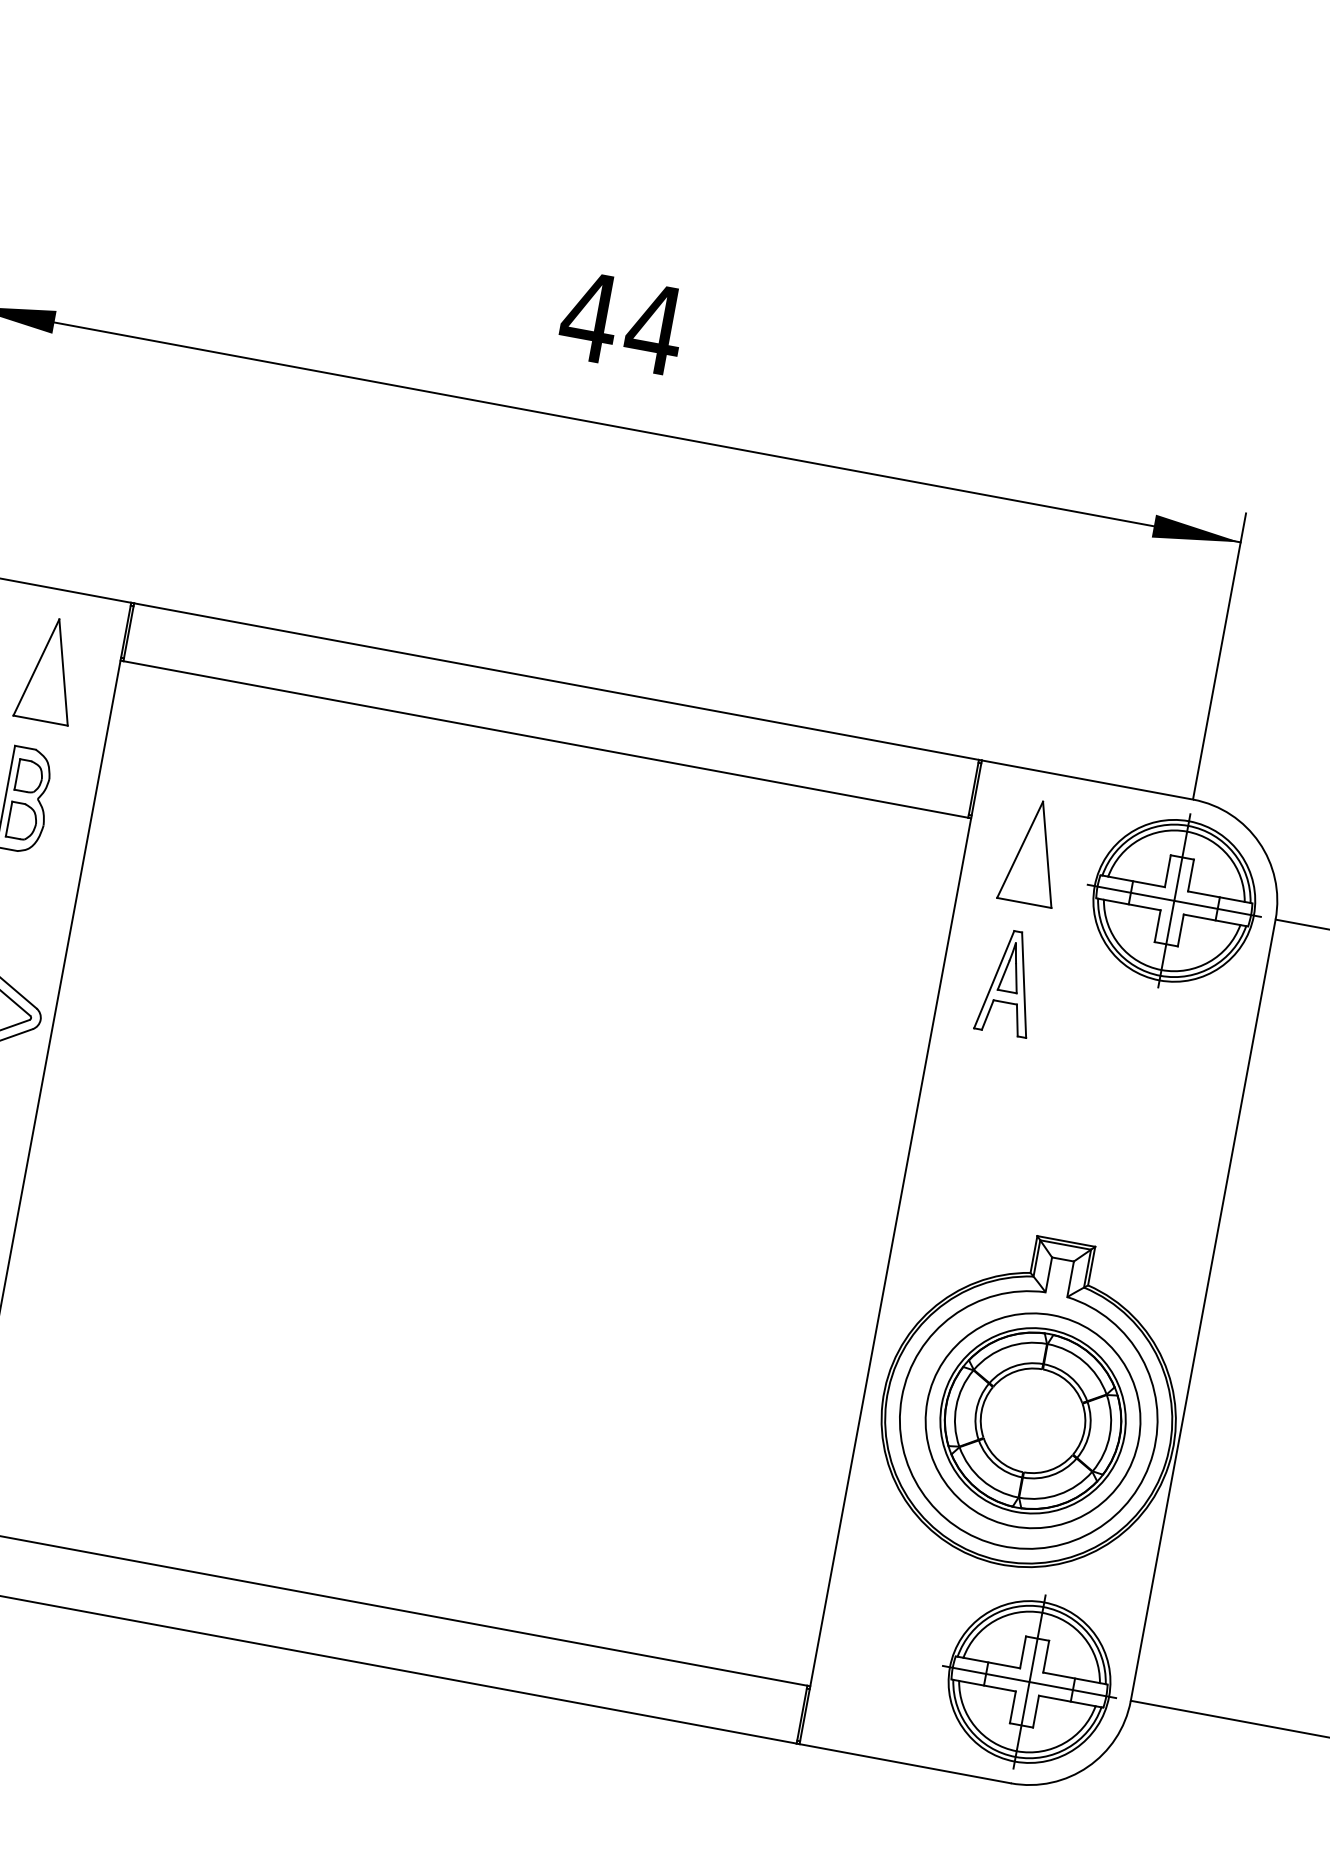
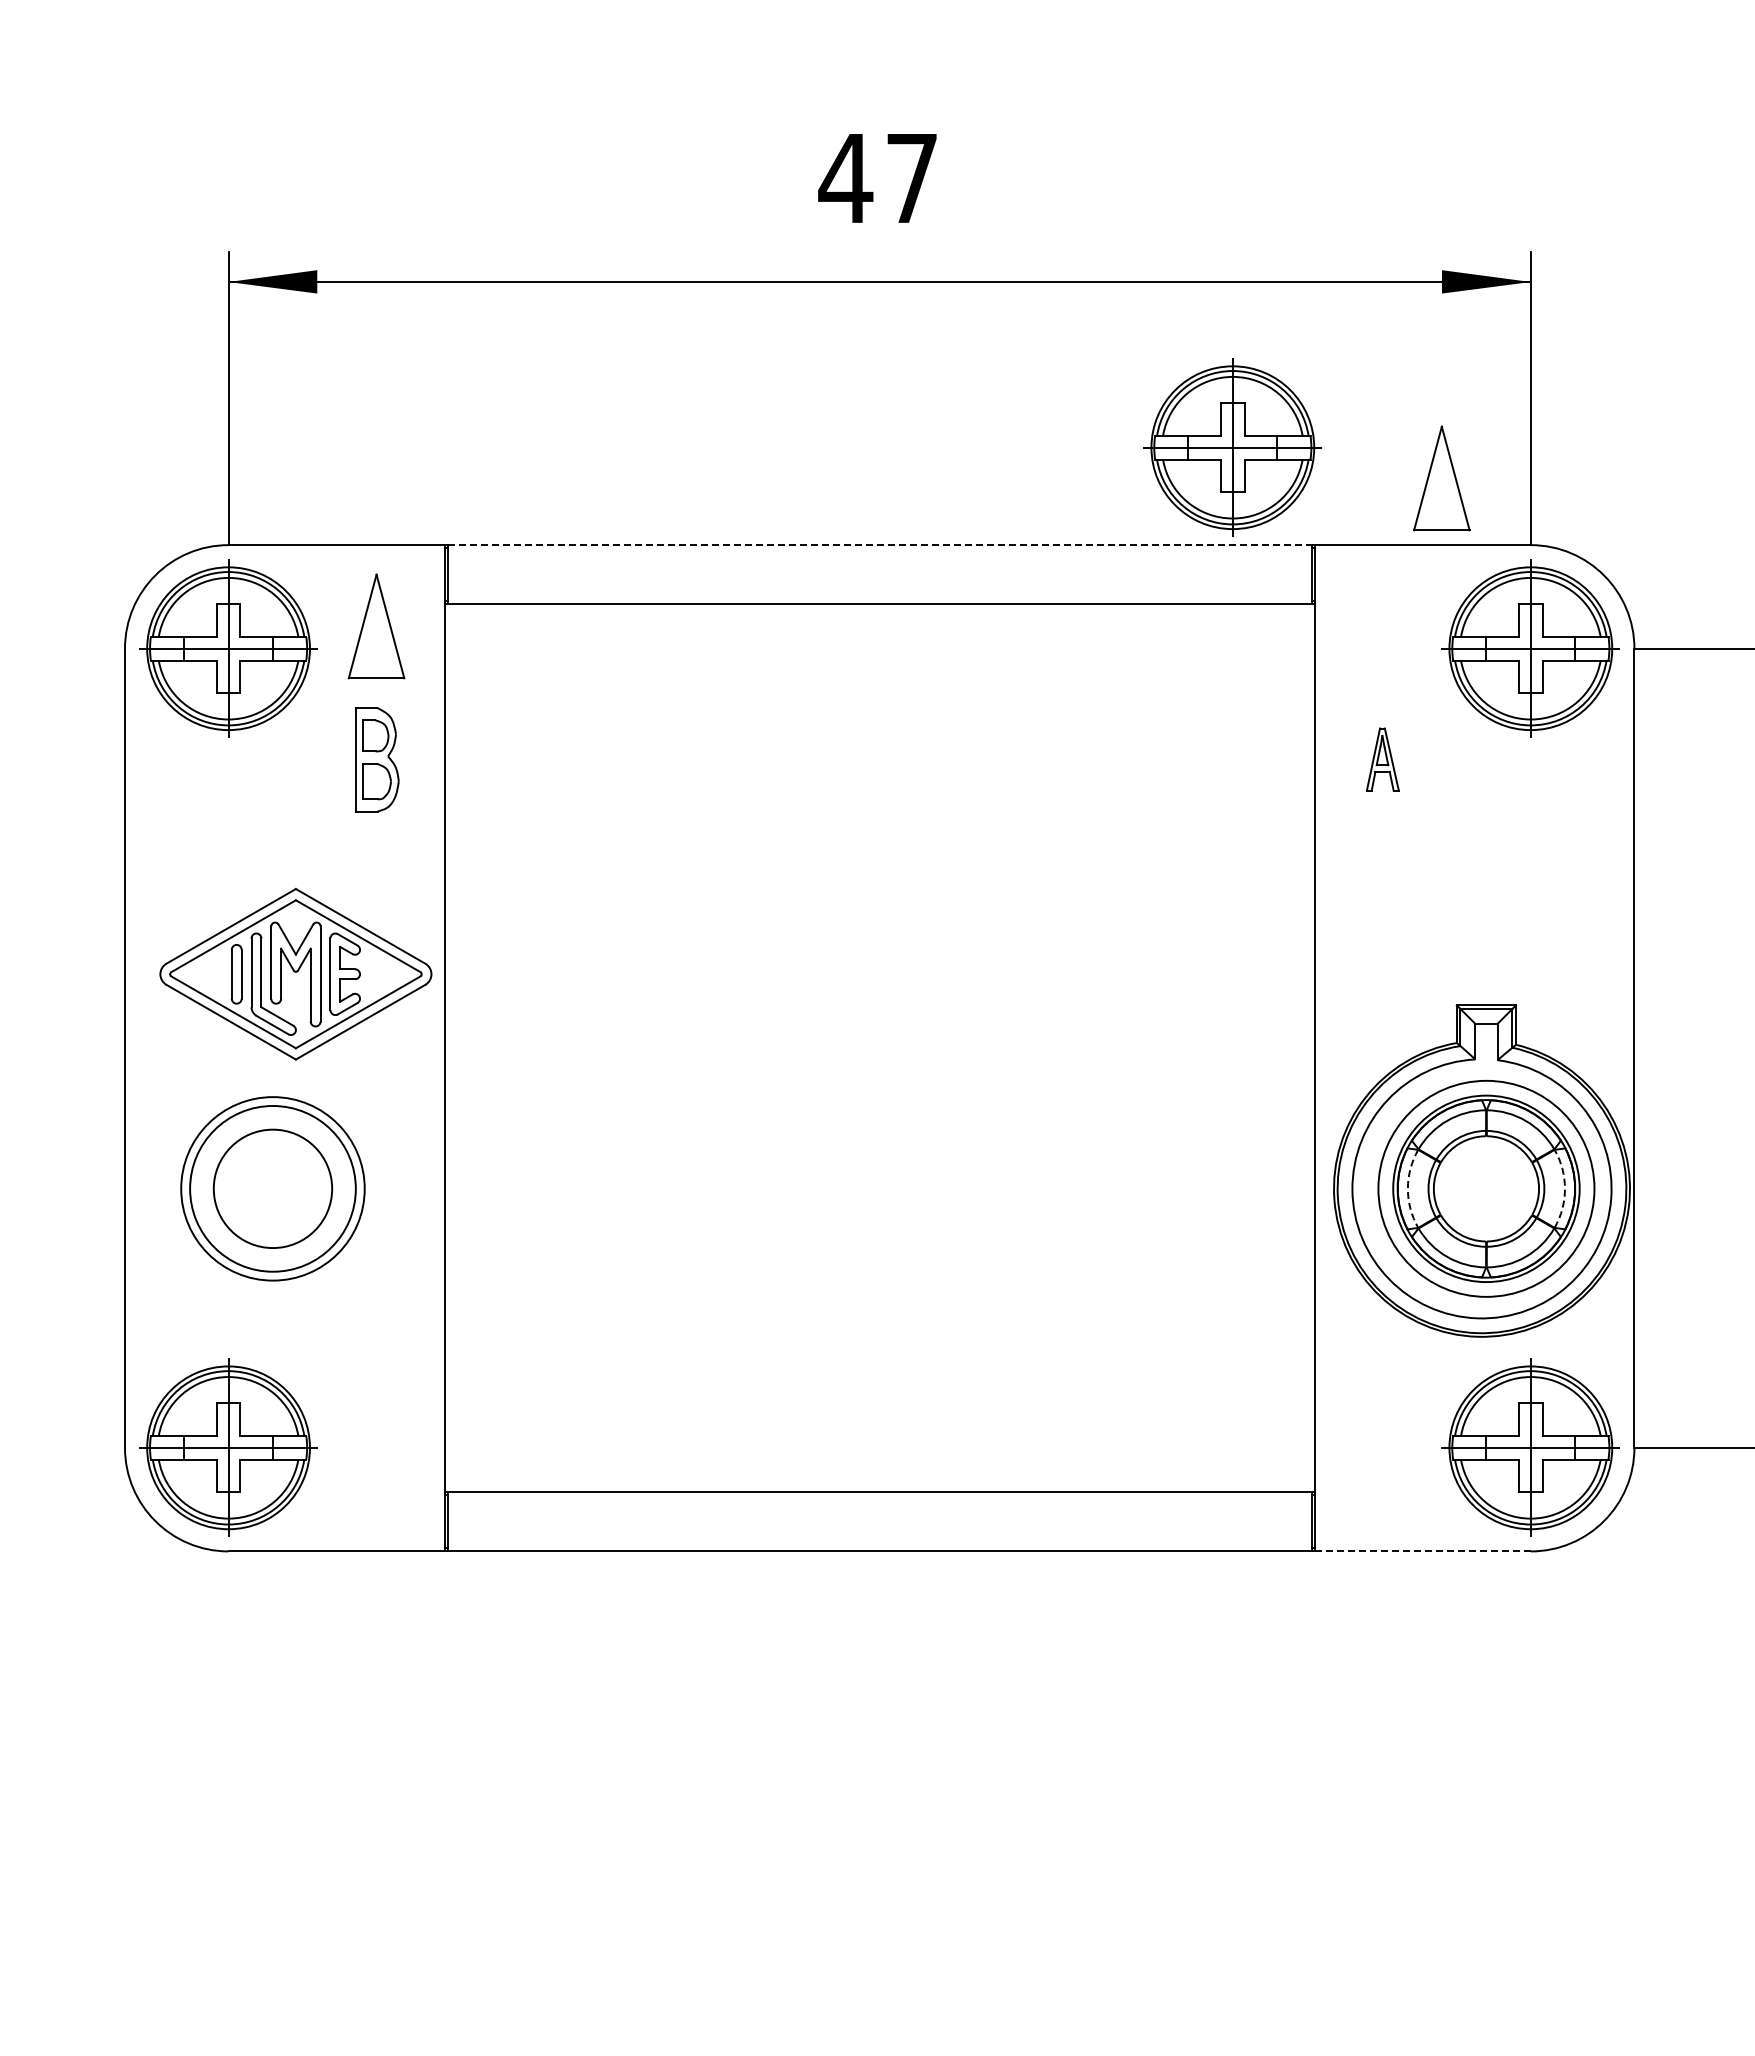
text: (654, 328) -> (911, 178), 44 -> 47
part: (919, 650) -> (1232, 447), added
line: (557, 682) -> (880, 545), solid -> dashed
part: (1033, 852) -> (1441, 478), moved
part: (1009, 982) -> (1382, 759), size x0.6
arc: (955, 1406) -> (1407, 1188), solid -> dashed
arc: (1109, 1434) -> (1564, 1188), solid -> dashed
line: (904, 1763) -> (1422, 1551), solid -> dashed

